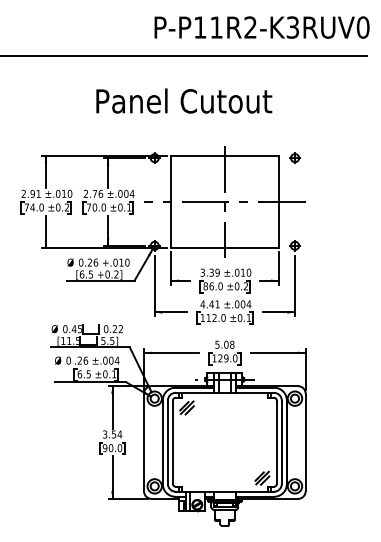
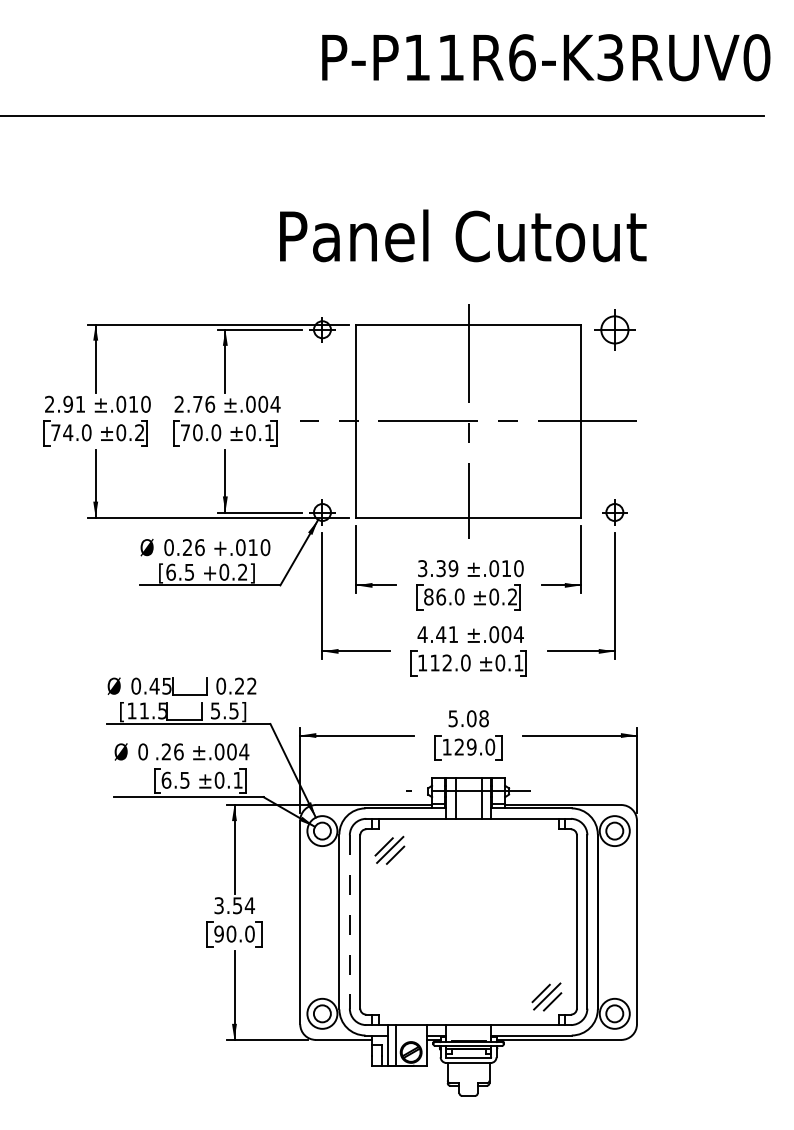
text: (250, 27) -> (522, 57), P-P11R2-K3RUV0 -> P-P11R6-K3RUV0
text: (184, 100) -> (463, 234), moved
part: (294, 157) -> (613, 328), size x1.6
line: (167, 442) -> (349, 922), solid -> dashed

